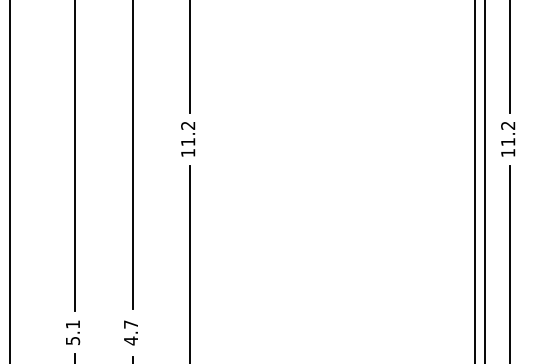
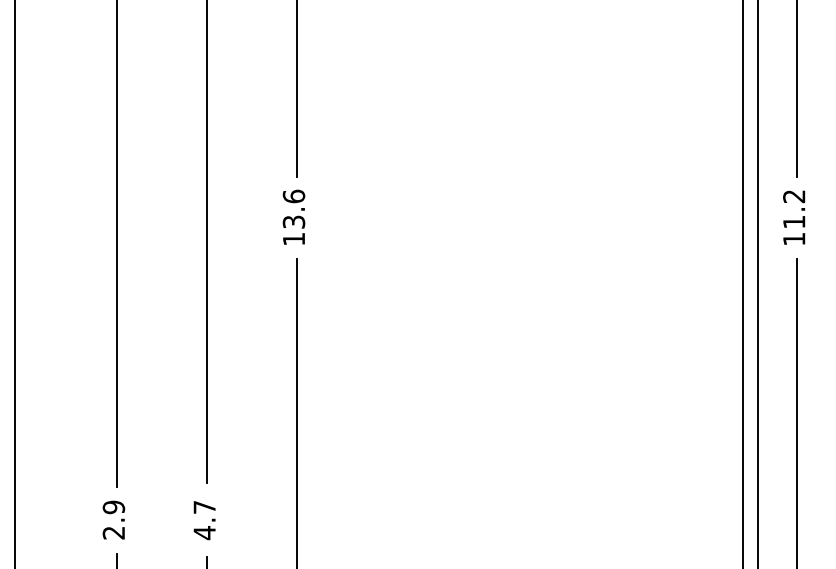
text: (188, 133) -> (294, 208), 11.2 -> 13.6
text: (72, 332) -> (113, 519), 5.1 -> 2.9

